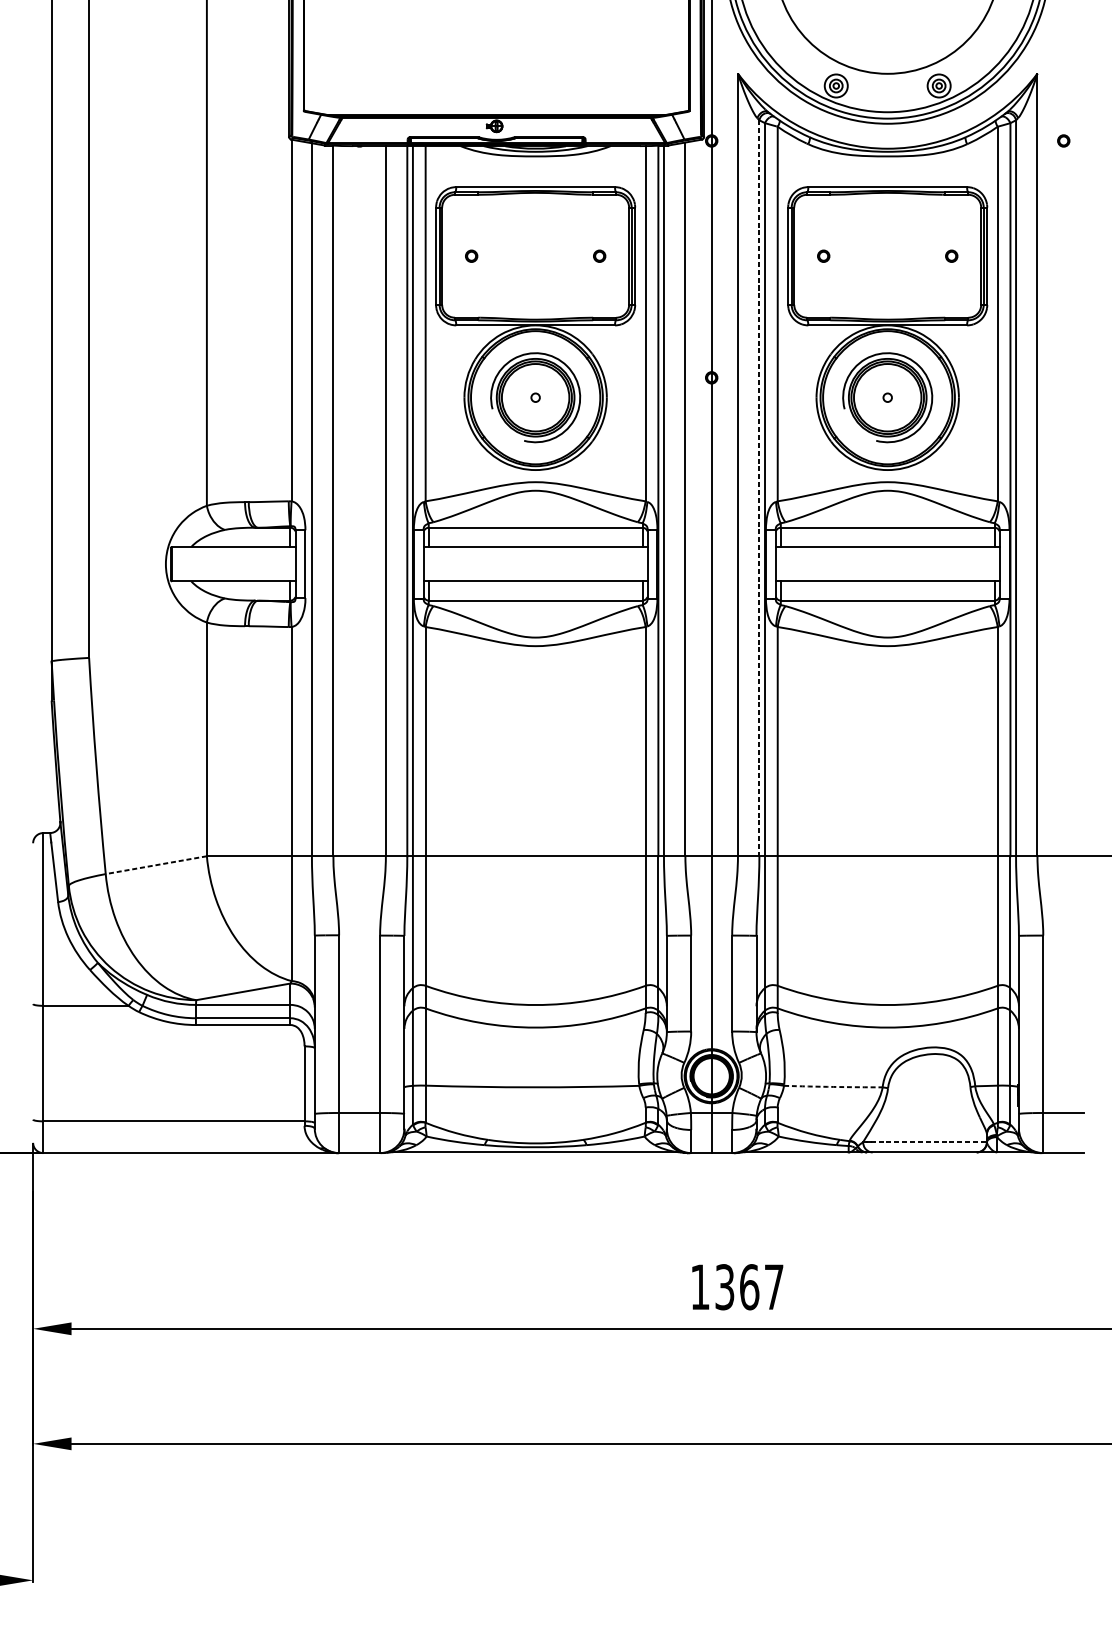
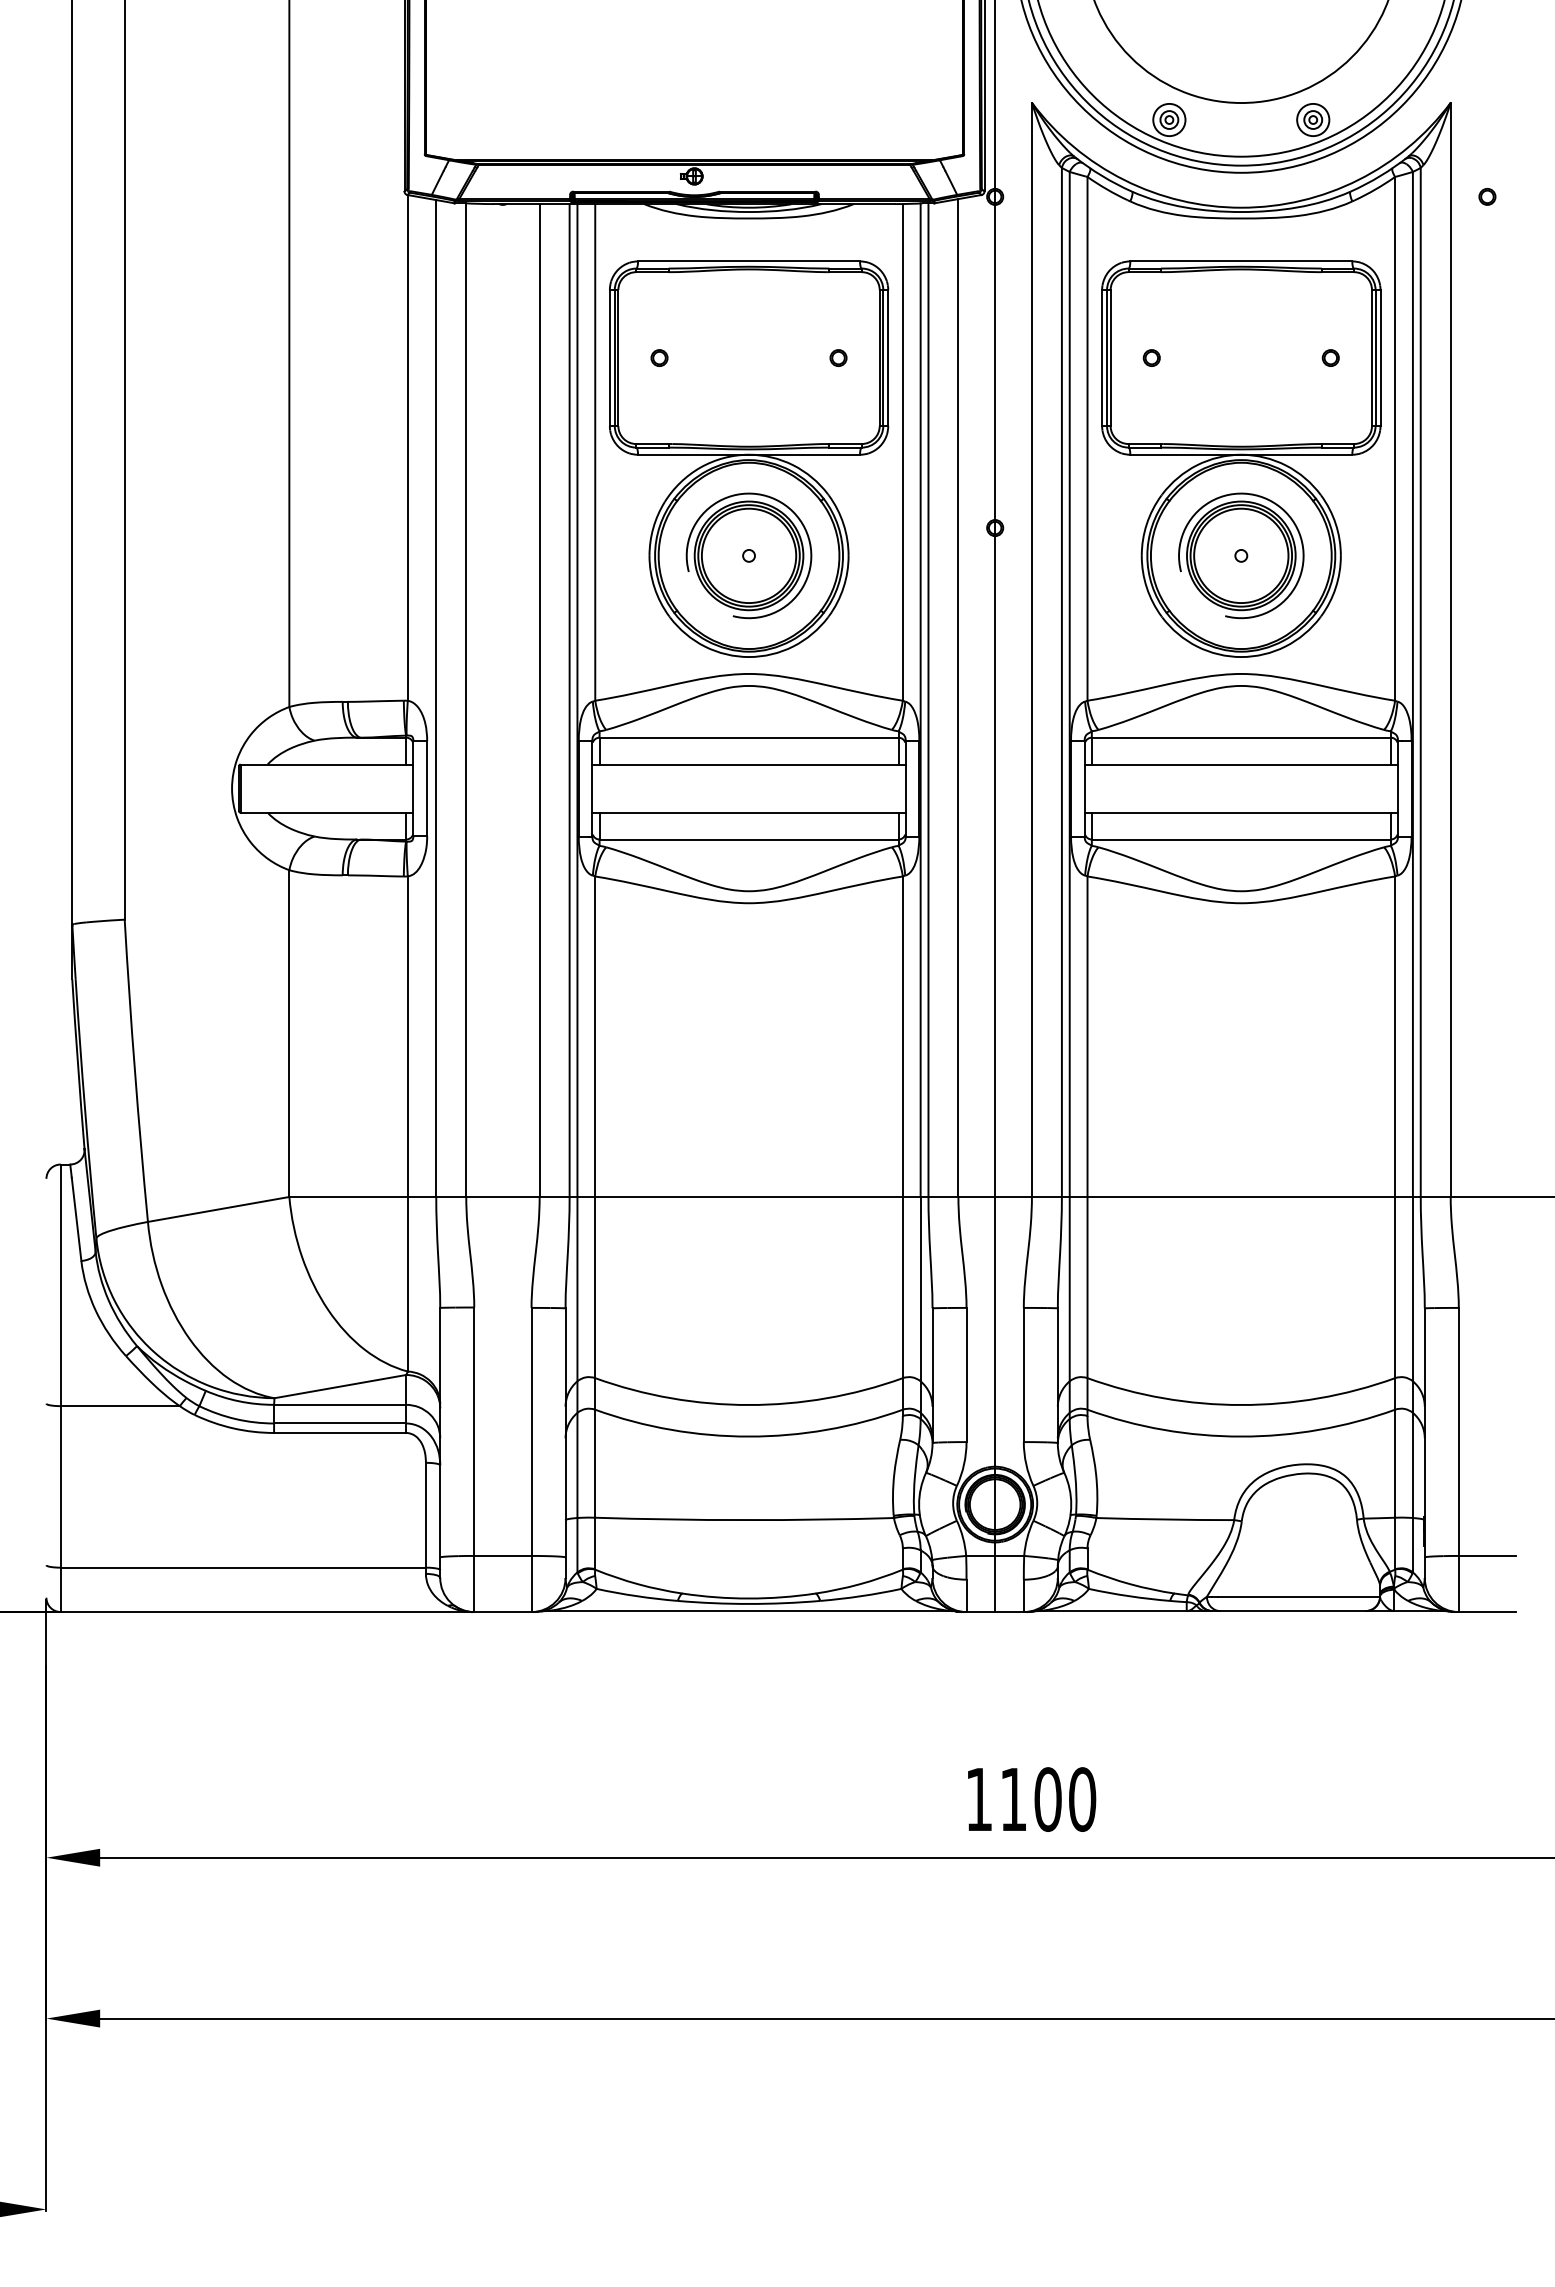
line: (759, 488) -> (1061, 682), dashed -> solid
line: (156, 865) -> (218, 1209), dashed -> solid
arc: (833, 1086) -> (1165, 1519), dashed -> solid
line: (929, 1141) -> (1299, 1596), dashed -> solid
text: (749, 1287) -> (1048, 1799), 1367 -> 1100

